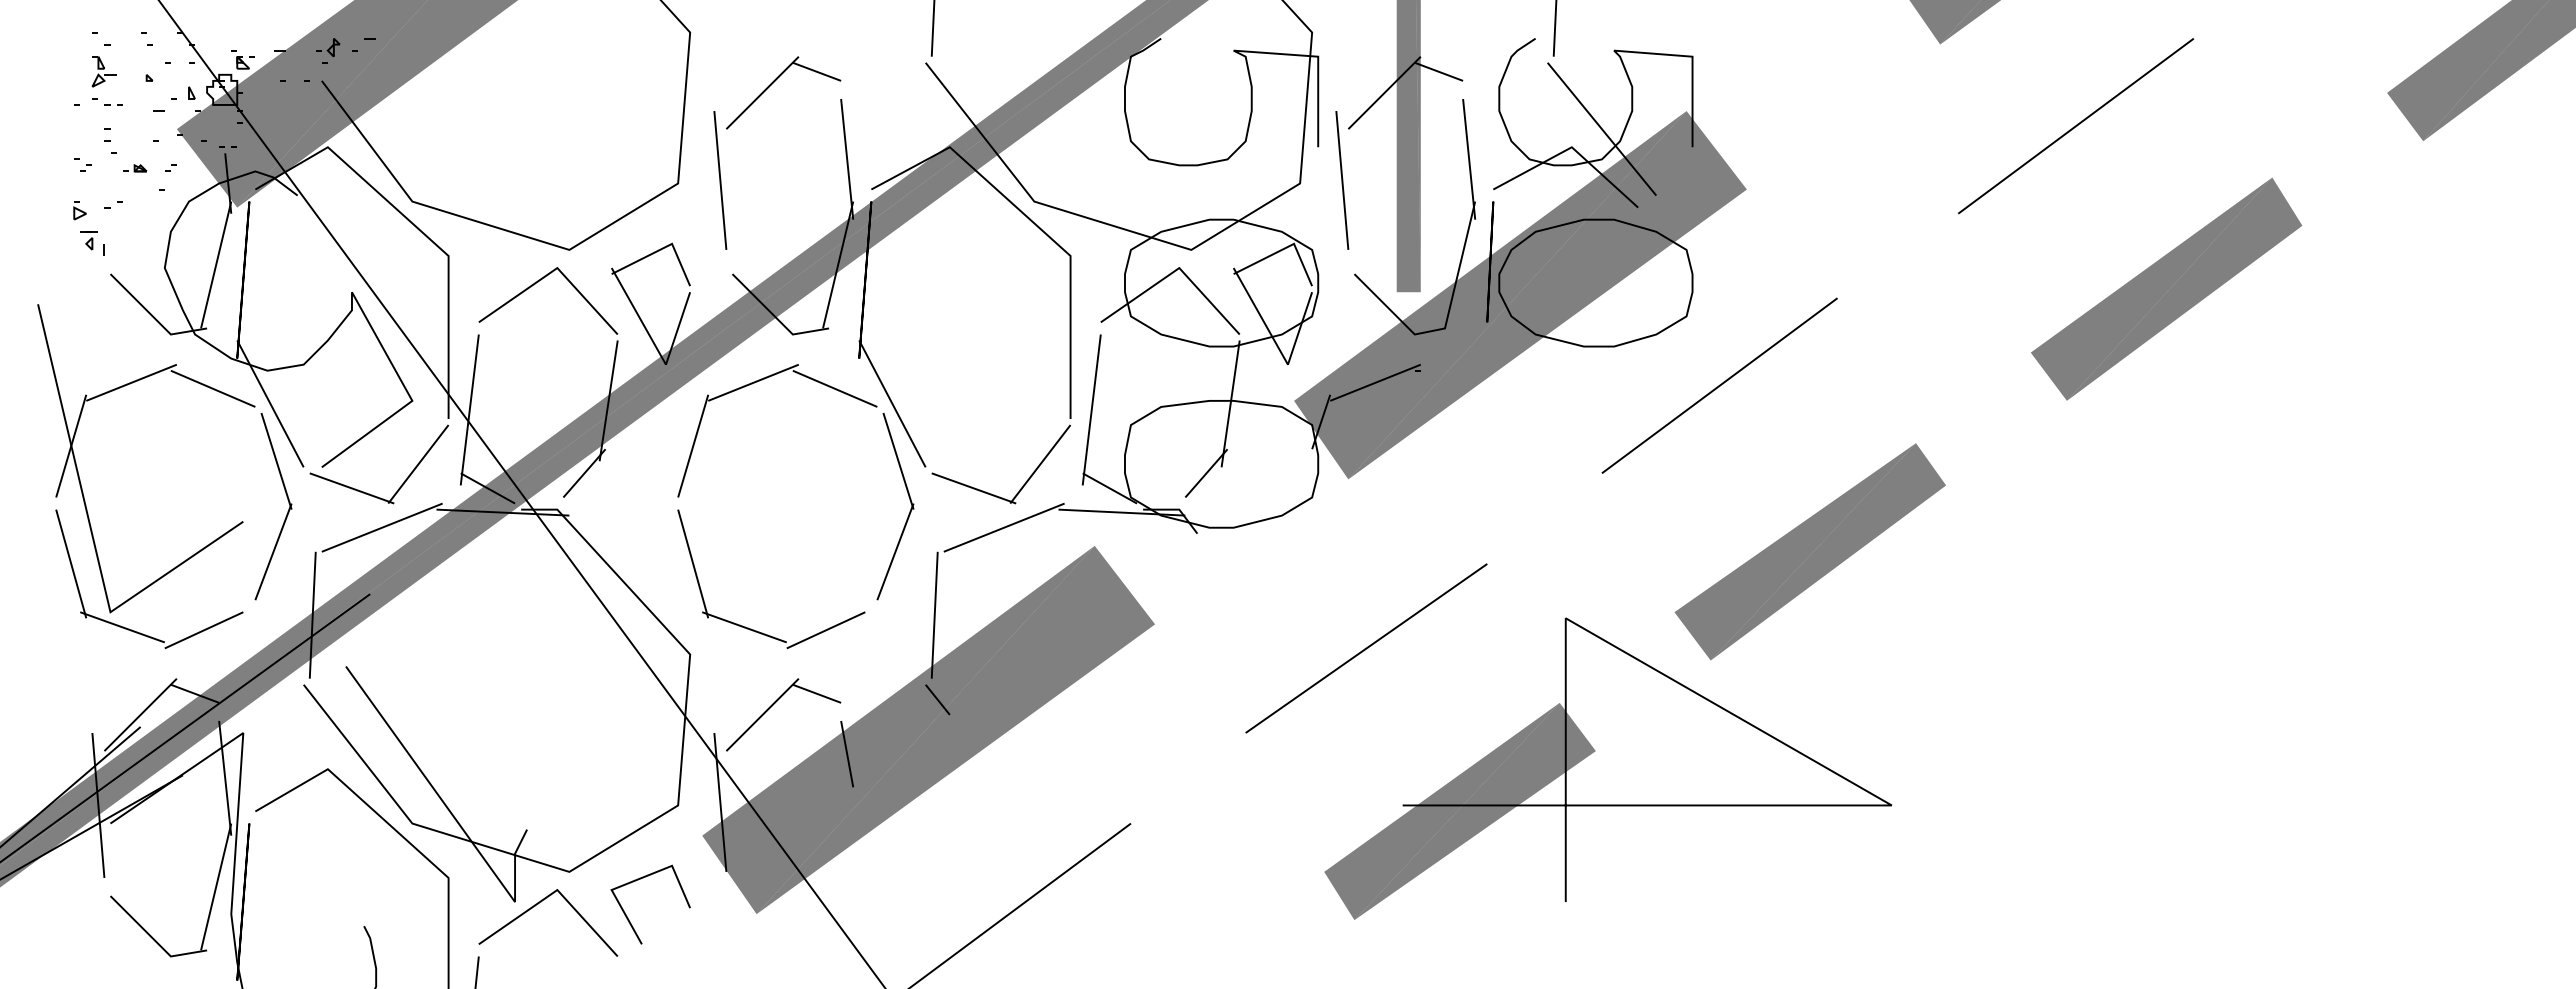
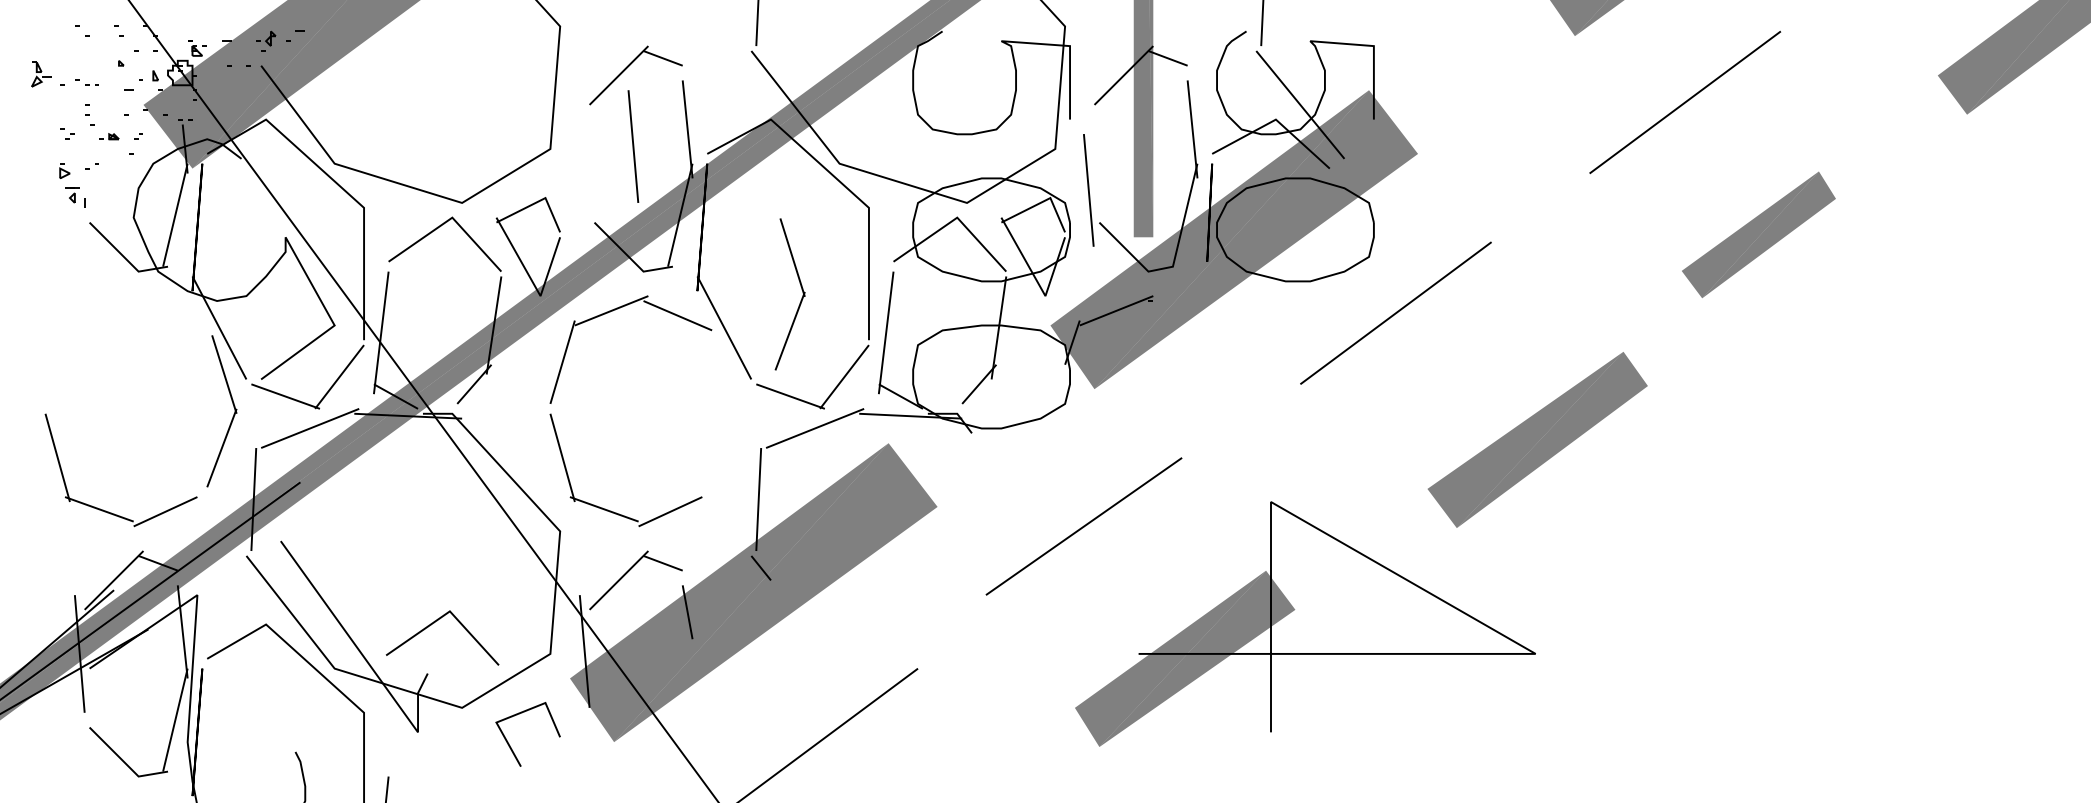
part: (103, 71) -> (40, 74), moved
line: (720, 180) -> (633, 146), moved
line: (1342, 180) -> (1088, 190), moved
part: (2166, 289) -> (1758, 235), size x0.7
part: (78, 470) -> (63, 382), removed
part: (909, 511) -> (801, 298), moved
part: (1809, 551) -> (1537, 439), moved
line: (1366, 648) -> (1084, 526), moved
line: (538, 904) -> (434, 623), moved

